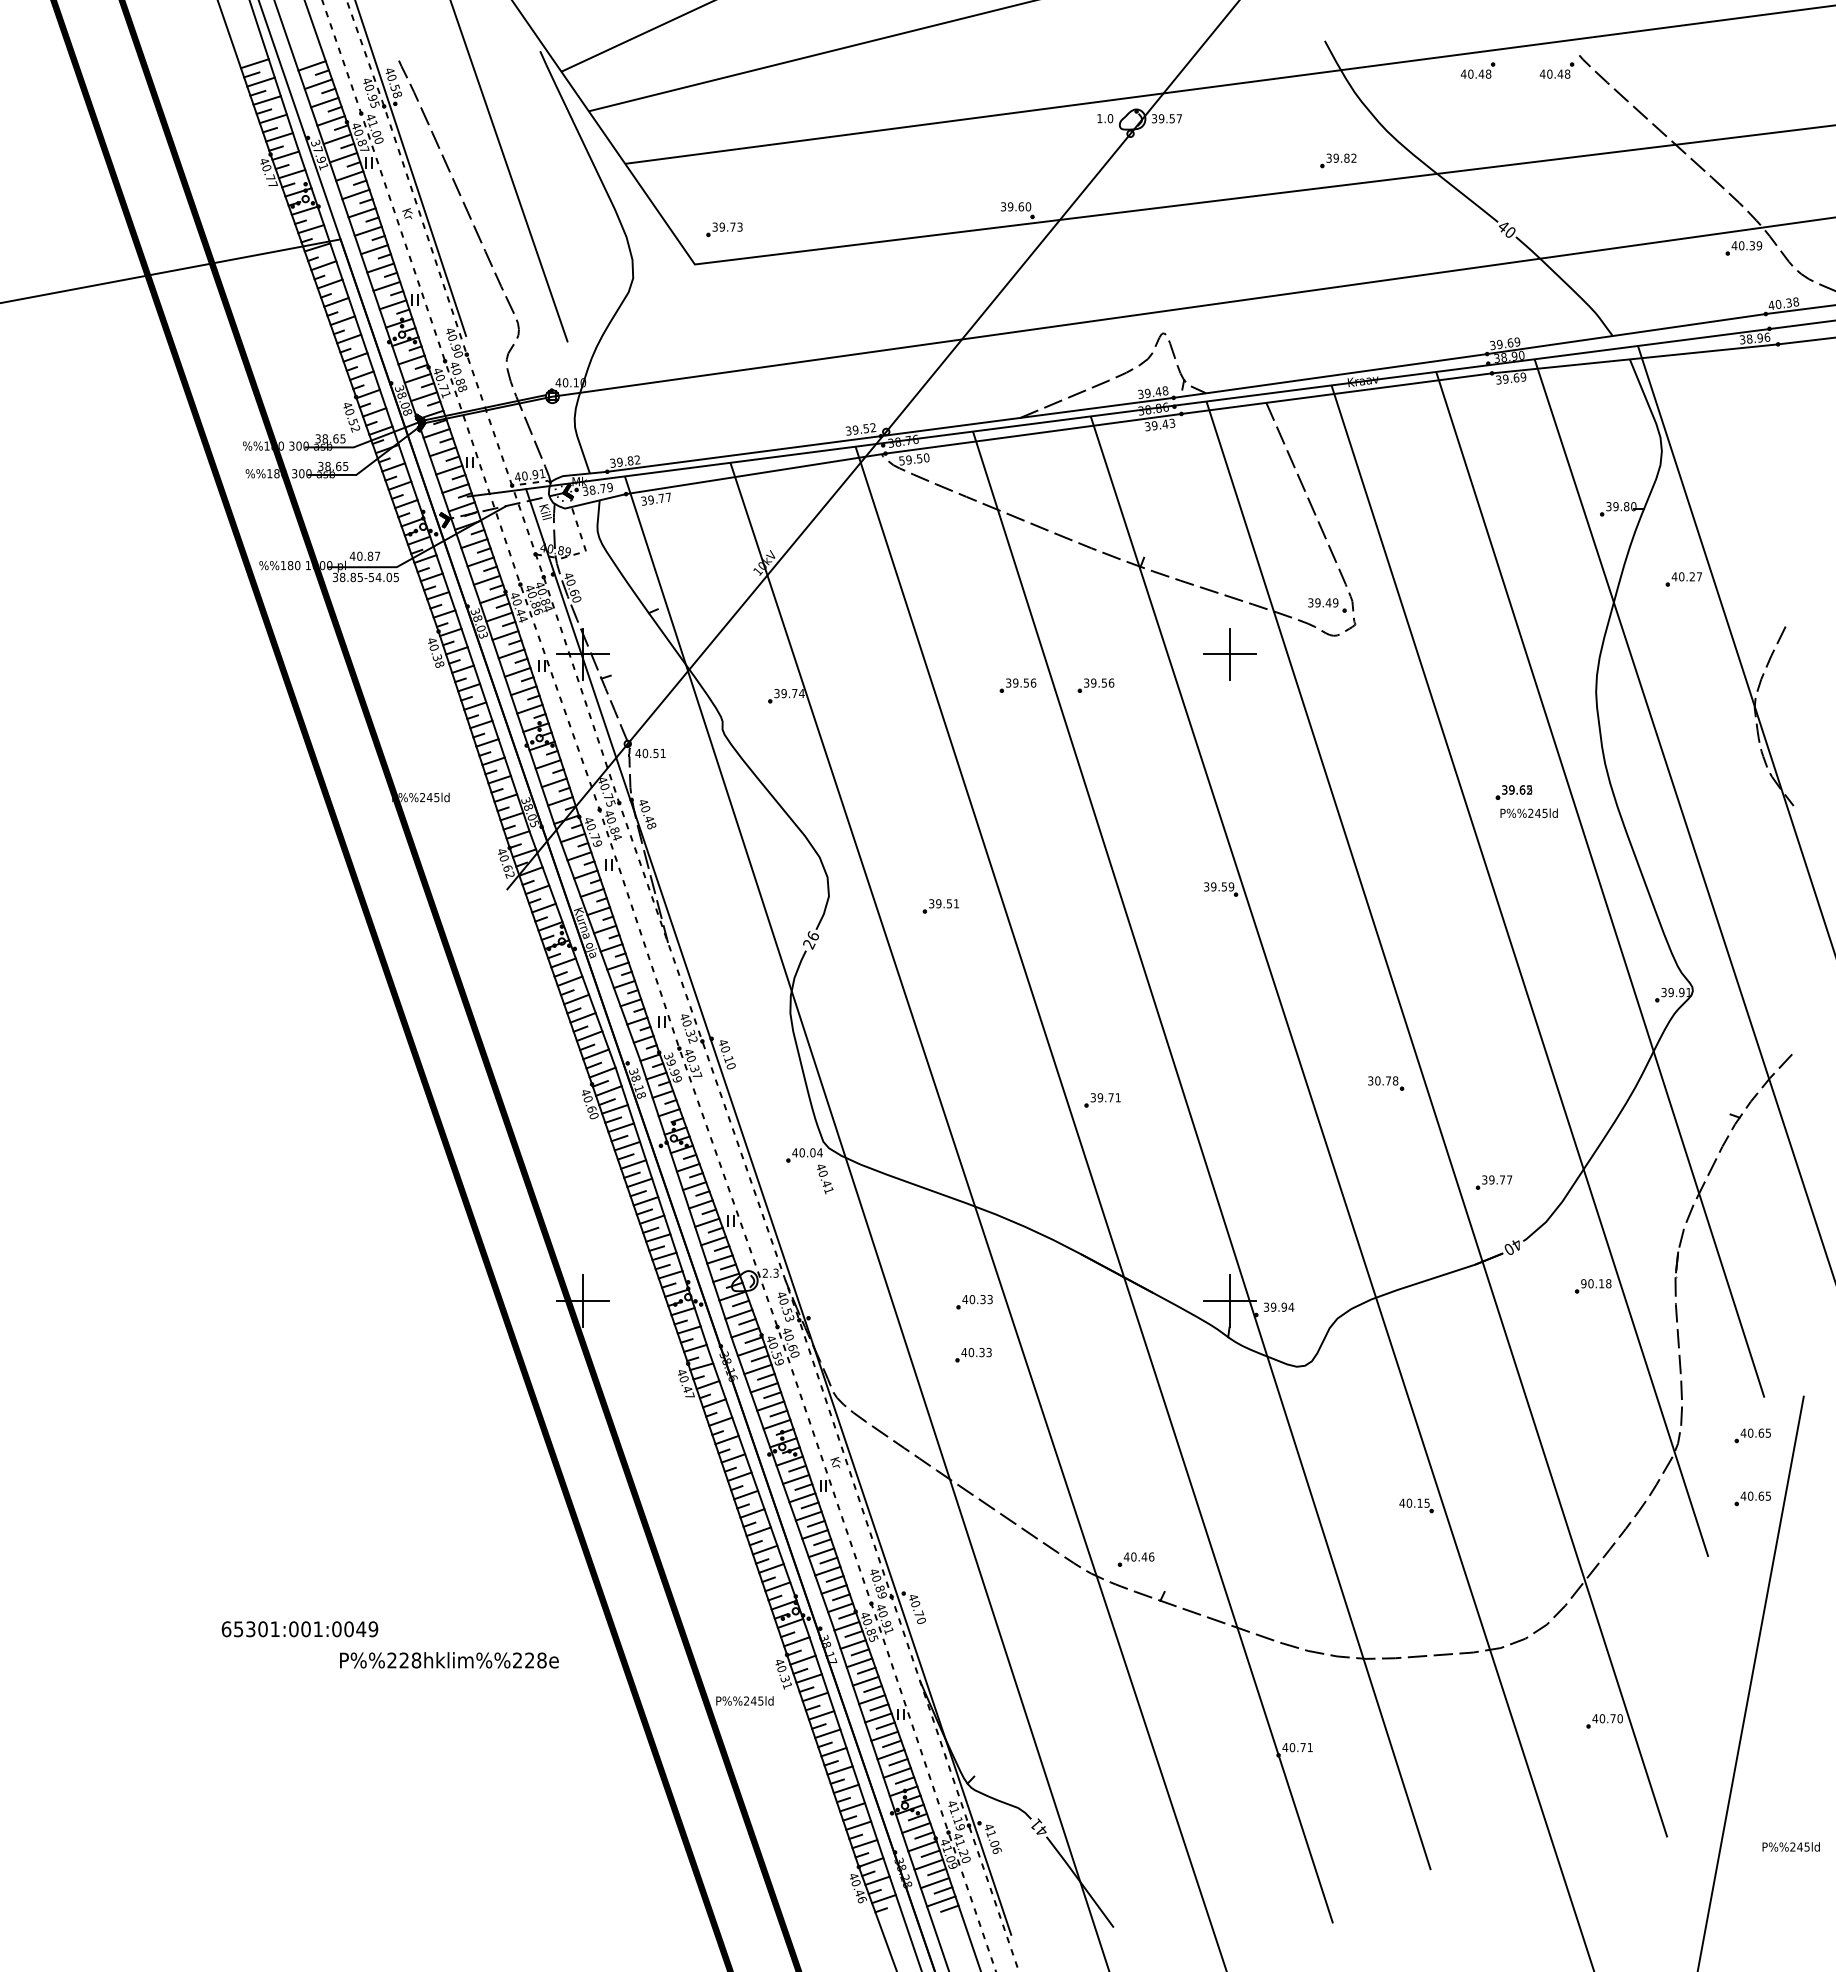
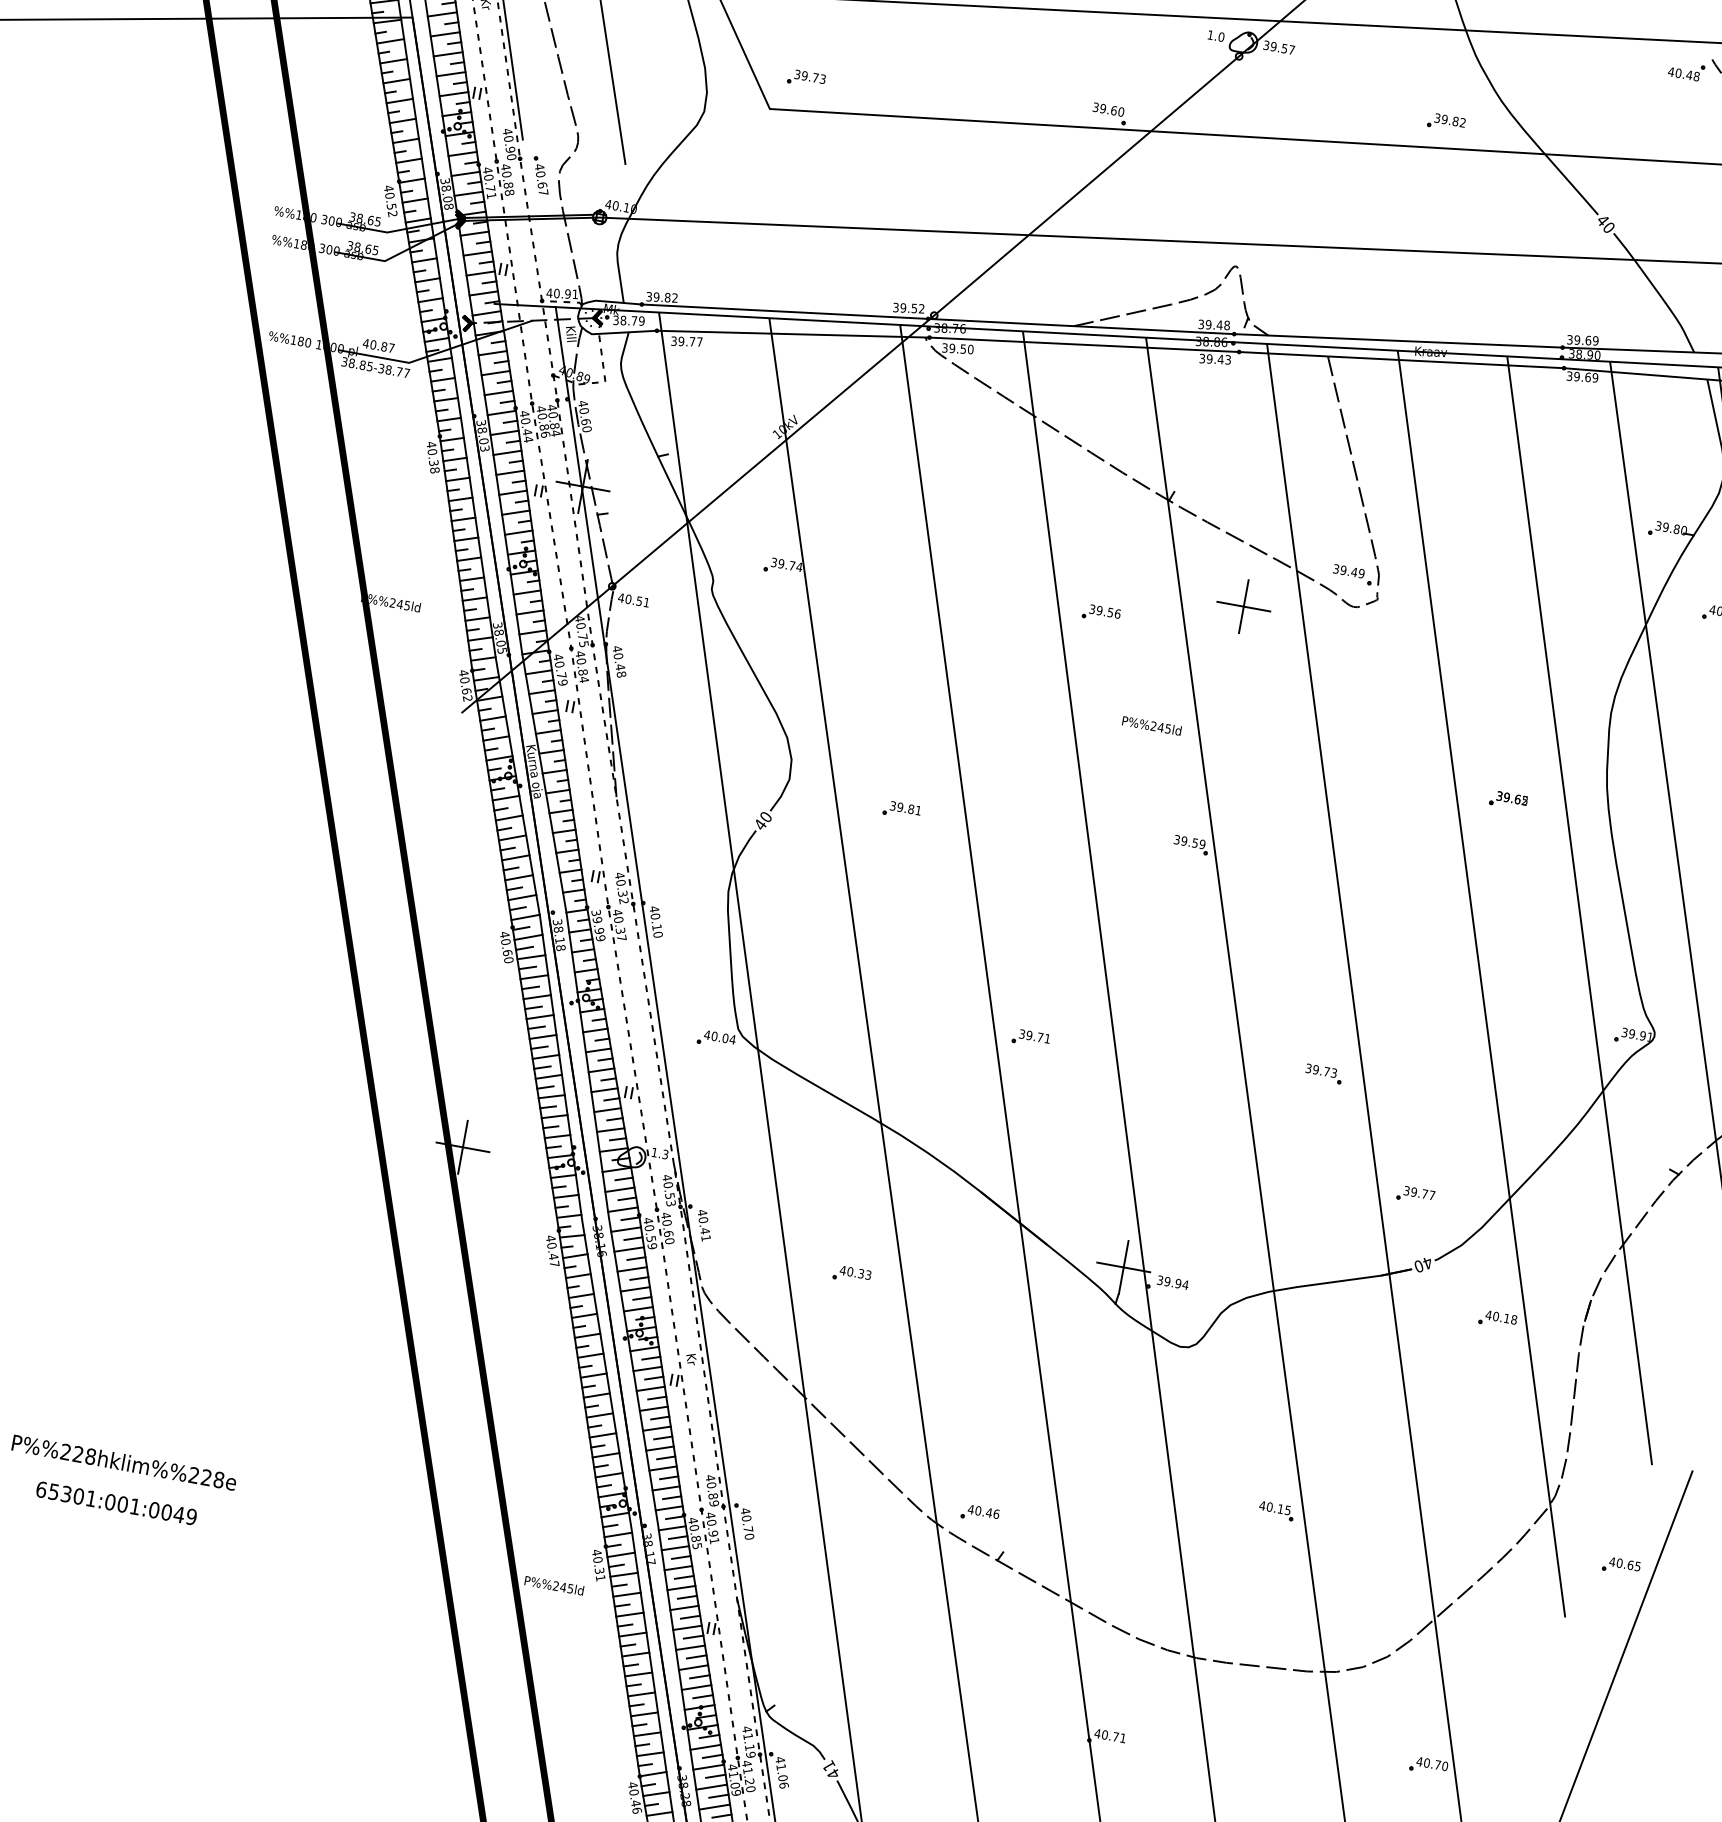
part: (1477, 70) -> (1605, 56), removed
part: (489, 366) -> (541, 175), added
text: (901, 460) -> (944, 347), 59.50 -> 39.50
text: (383, 577) -> (393, 370), 38.85-54.05 -> 38.85-38.77
part: (1017, 685) -> (1021, 598), removed
text: (1528, 812) -> (1151, 724), moved
text: (949, 903) -> (911, 809), 39.51 -> 39.81
text: (810, 940) -> (762, 821), 26 -> 40
text: (1386, 1080) -> (1324, 1070), 30.78 -> 39.73
text: (825, 1179) -> (704, 1226), moved
text: (764, 1272) -> (653, 1151), 2.3 -> 1.3
text: (1583, 1283) -> (1488, 1314), 90.18 -> 40.18
part: (974, 1302) -> (862, 1221), removed
part: (1752, 1435) -> (1632, 1501), removed
text: (299, 1629) -> (116, 1503), moved
text: (449, 1660) -> (124, 1462), moved

